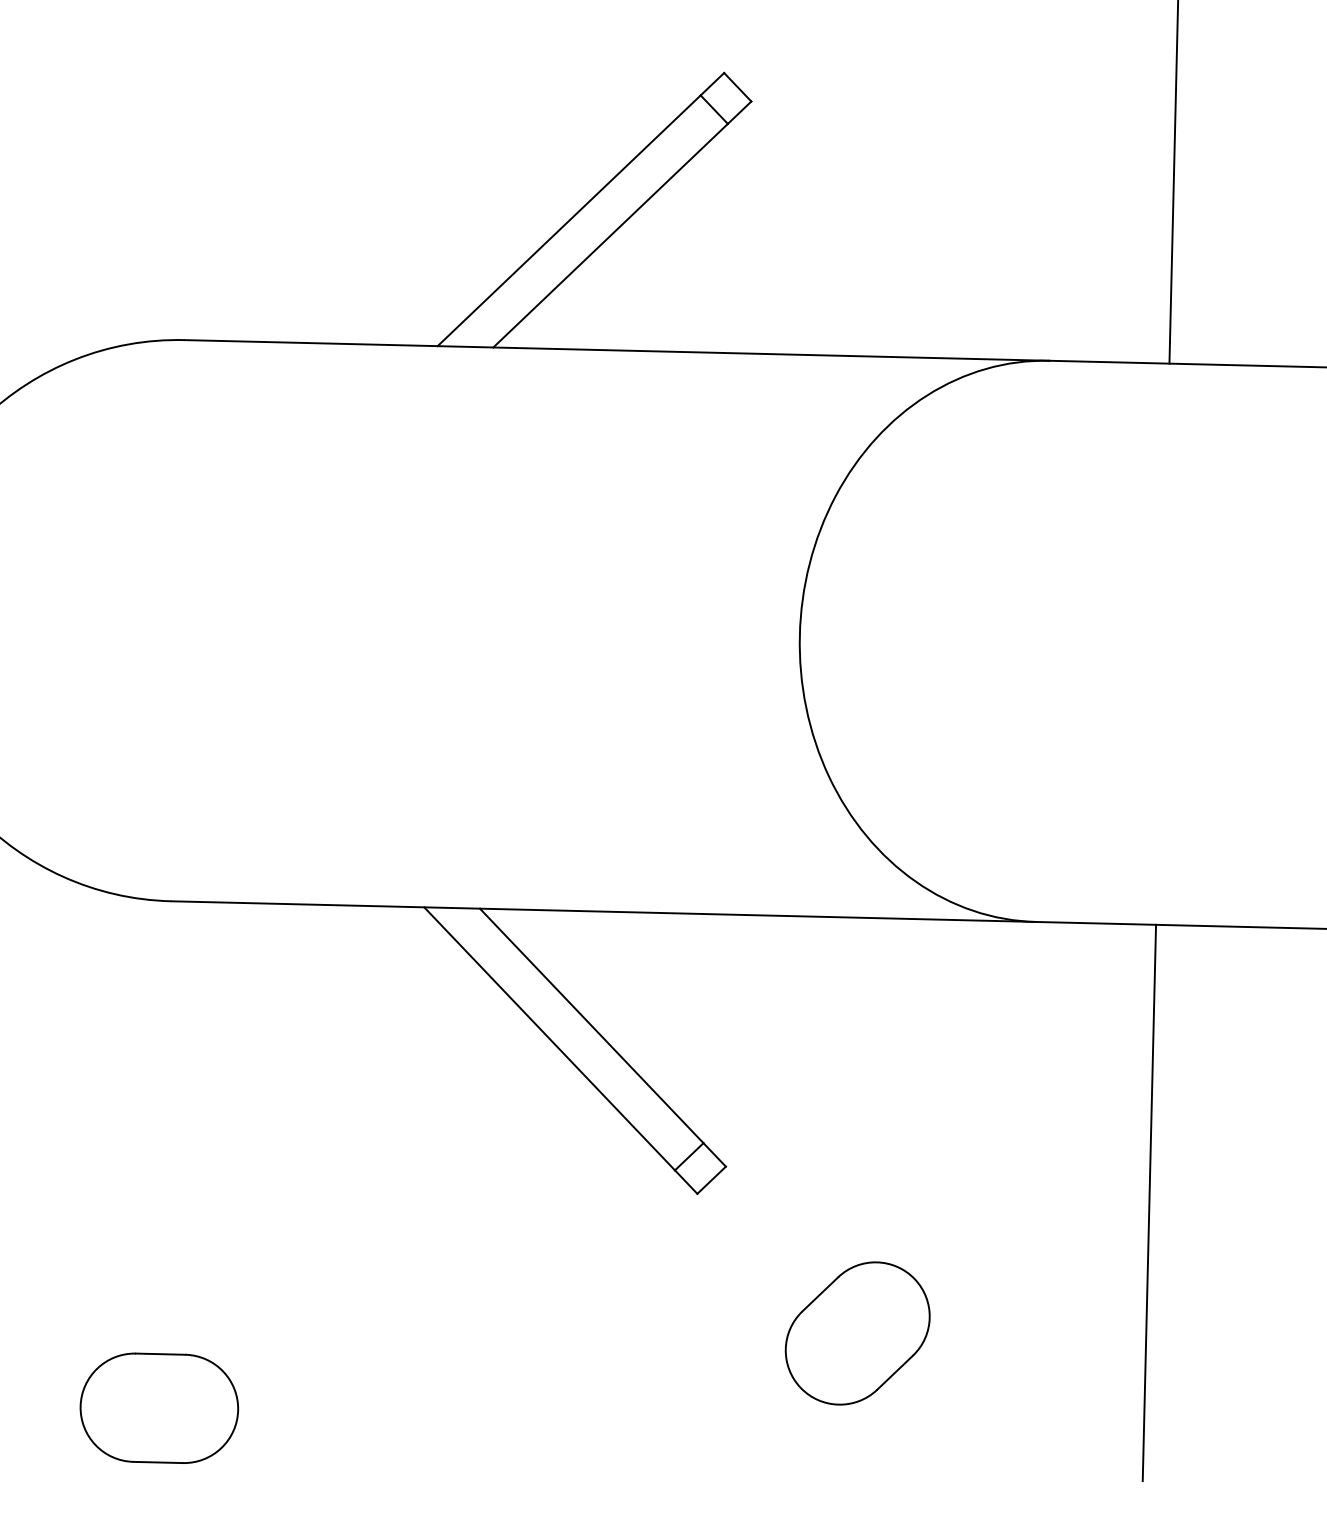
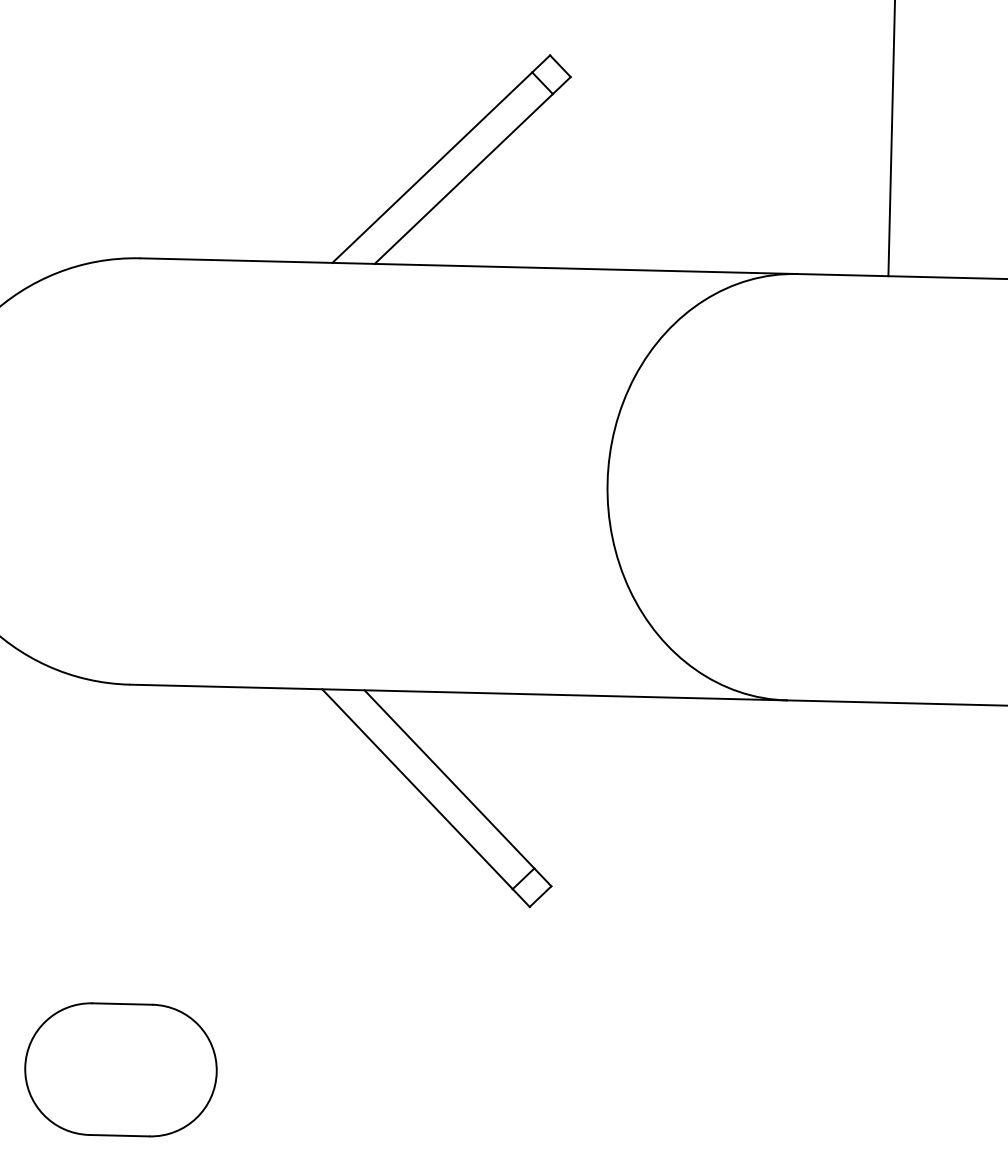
line: (1149, 1202) -> (873, 913), removed
part: (857, 1332) -> (651, 1012), removed
part: (158, 1407) -> (120, 1069), size x1.6

